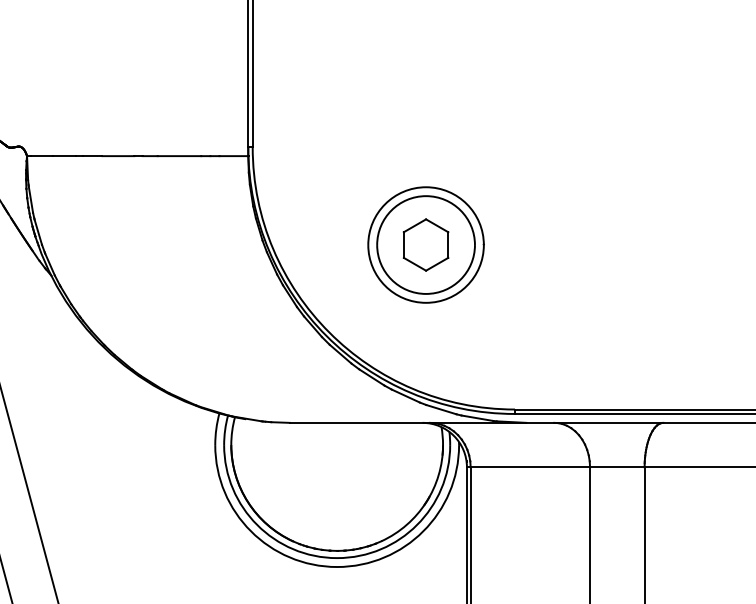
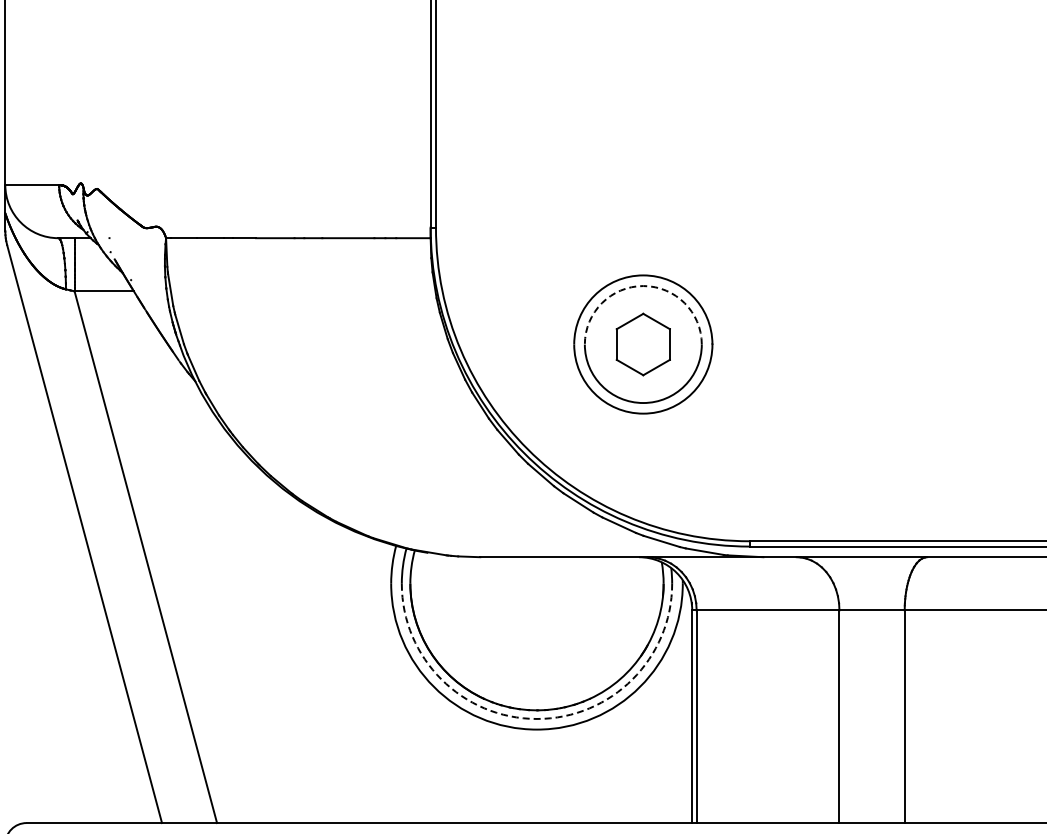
arc: (426, 196) -> (643, 286), solid -> dashed
arc: (337, 557) -> (537, 718), solid -> dashed

